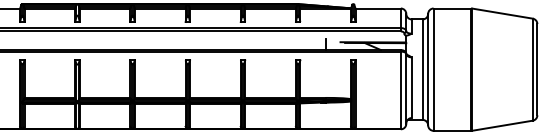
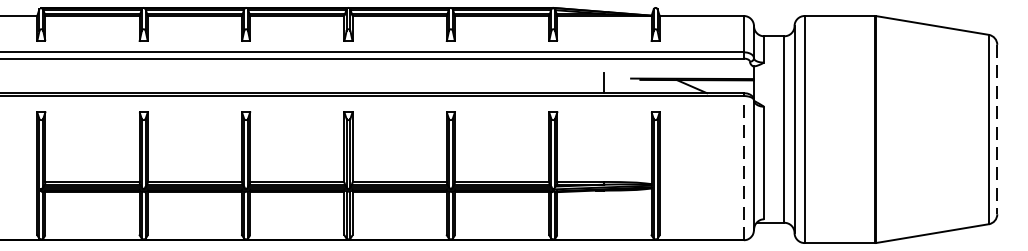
line: (537, 69) -> (997, 129), solid -> dashed
line: (400, 90) -> (743, 168), solid -> dashed

